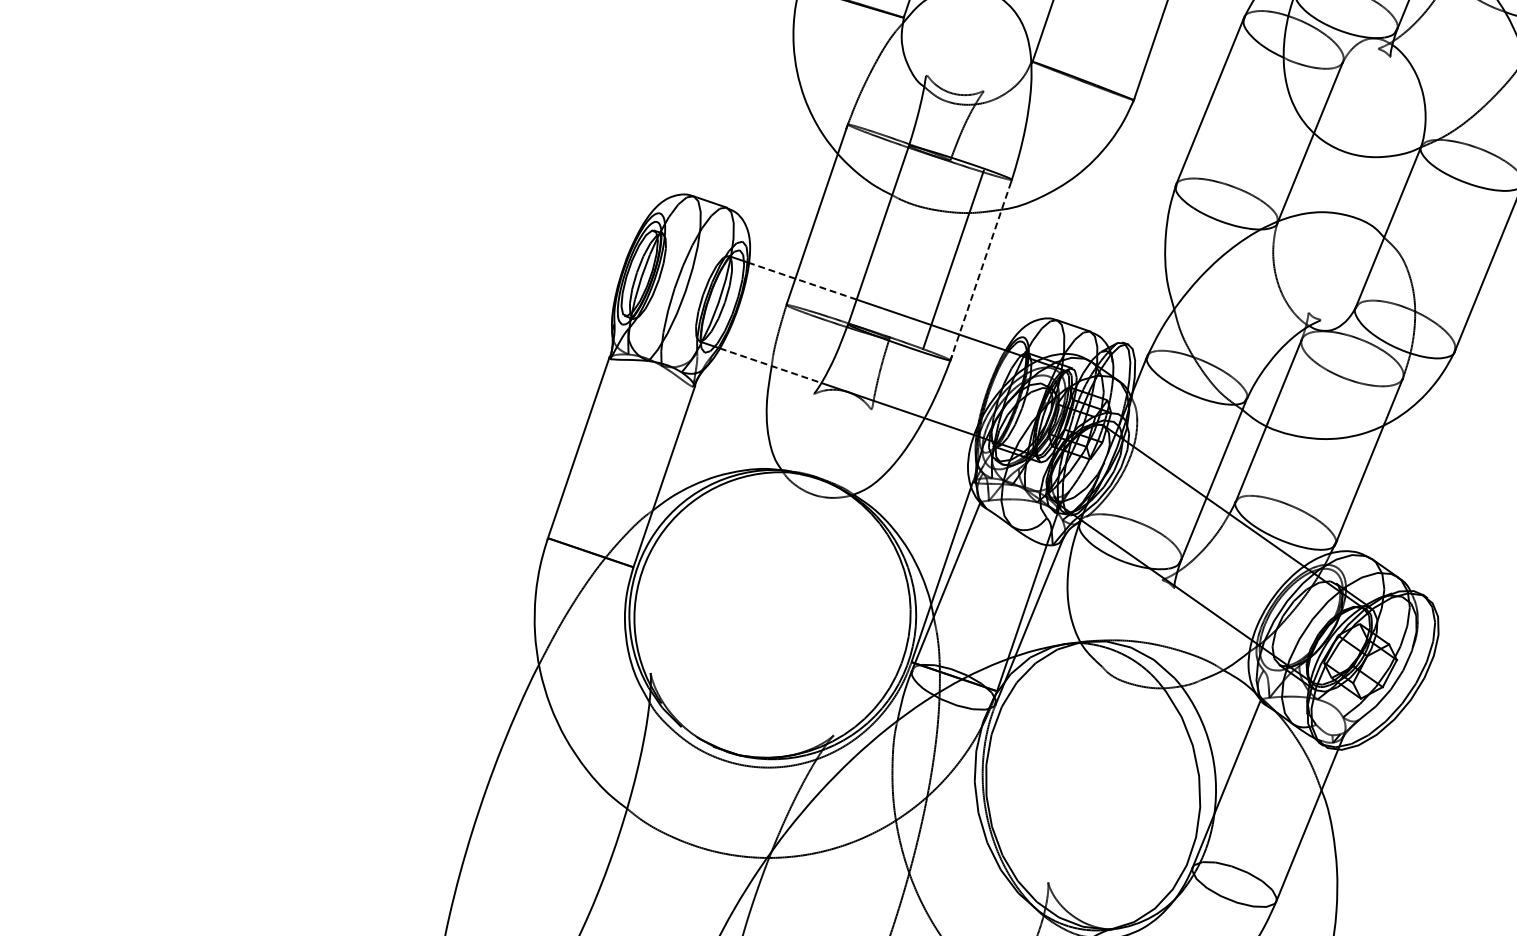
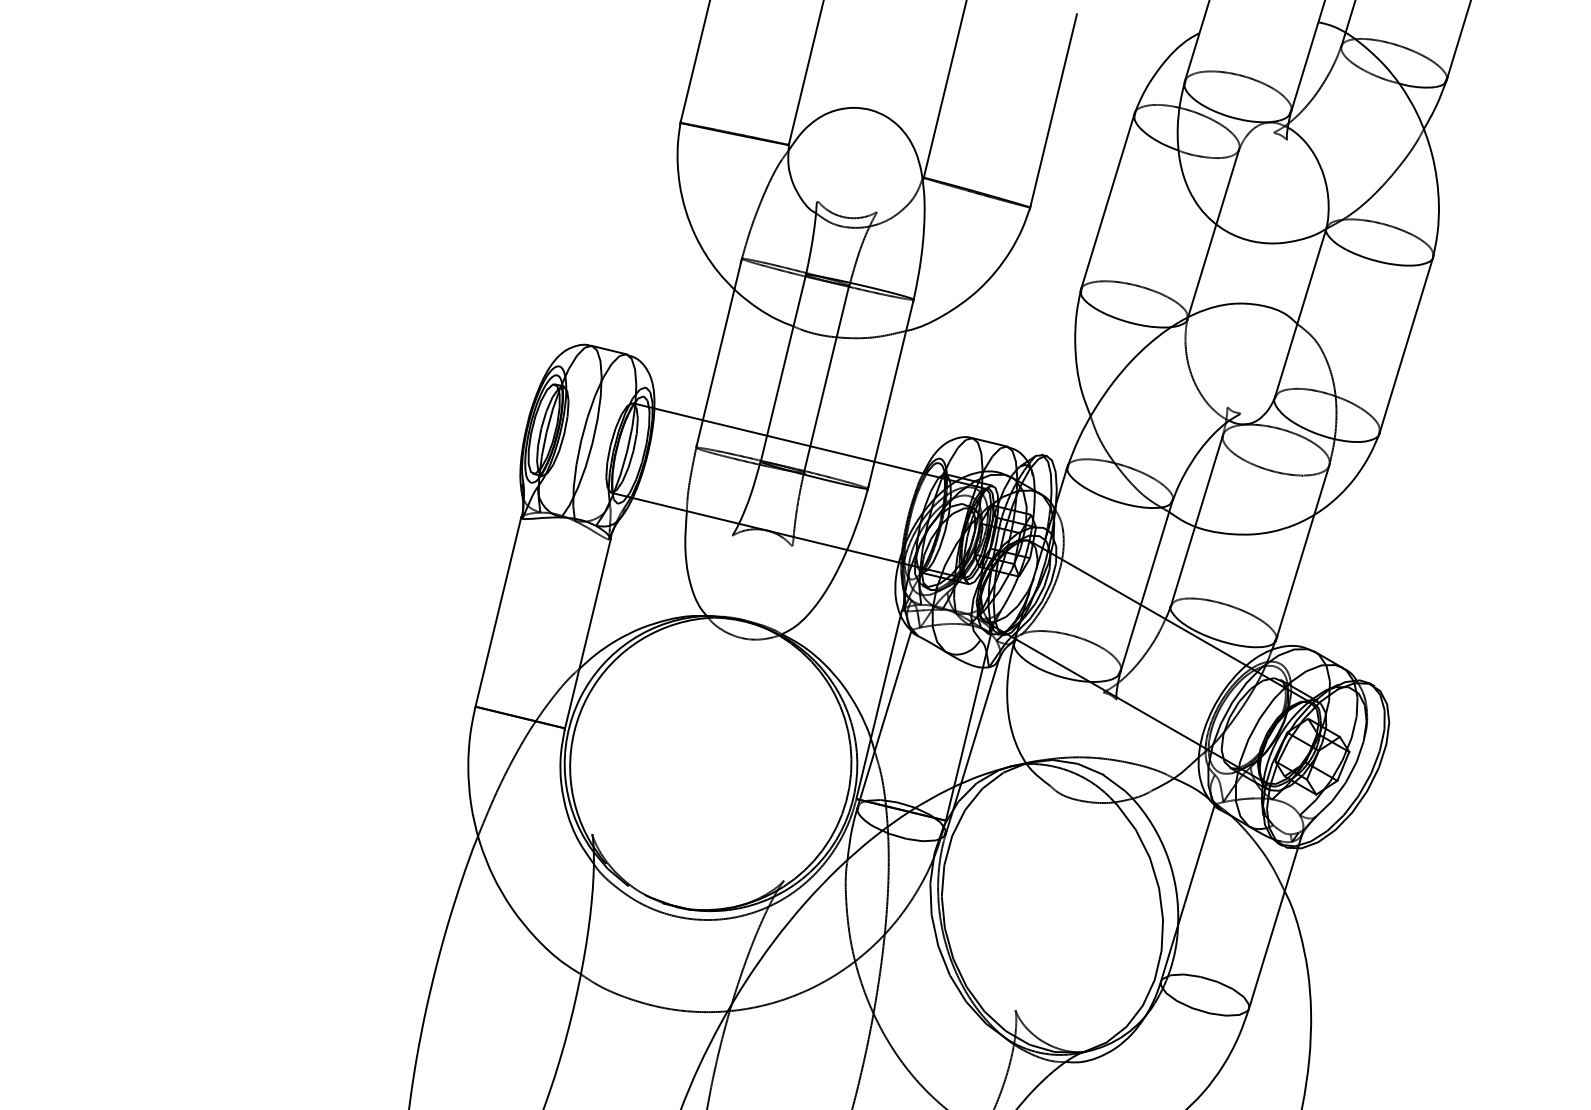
line: (953, 259) -> (826, 378), moved
line: (980, 270) -> (890, 394), dashed -> solid
line: (802, 280) -> (710, 421), dashed -> solid
line: (770, 365) -> (685, 510), dashed -> solid

